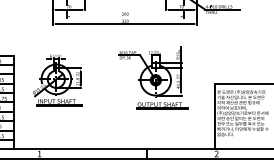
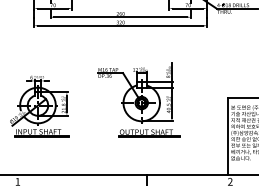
line: (124, 16) -> (119, 16), added
part: (153, 77) -> (138, 99), moved
part: (57, 80) -> (39, 106), moved

